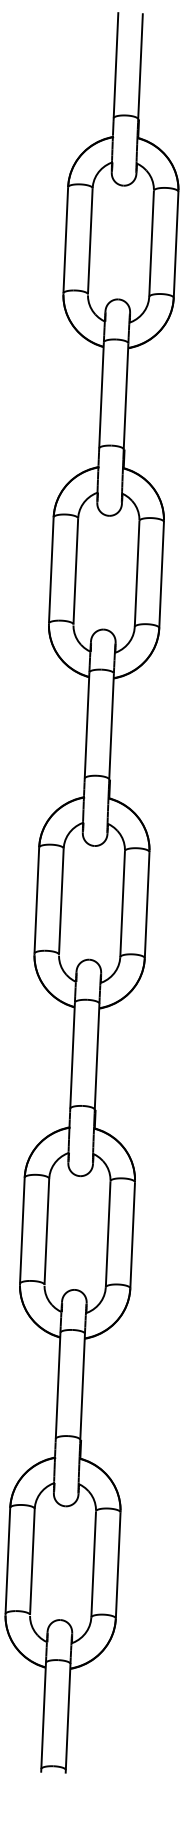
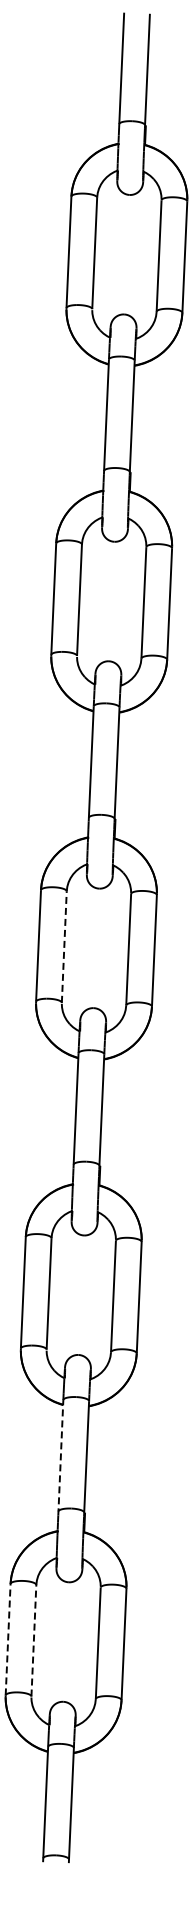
line: (61, 902) -> (64, 947), solid -> dashed
line: (57, 1387) -> (60, 1457), solid -> dashed
line: (8, 1560) -> (8, 1639), solid -> dashed
line: (32, 1561) -> (33, 1640), solid -> dashed

